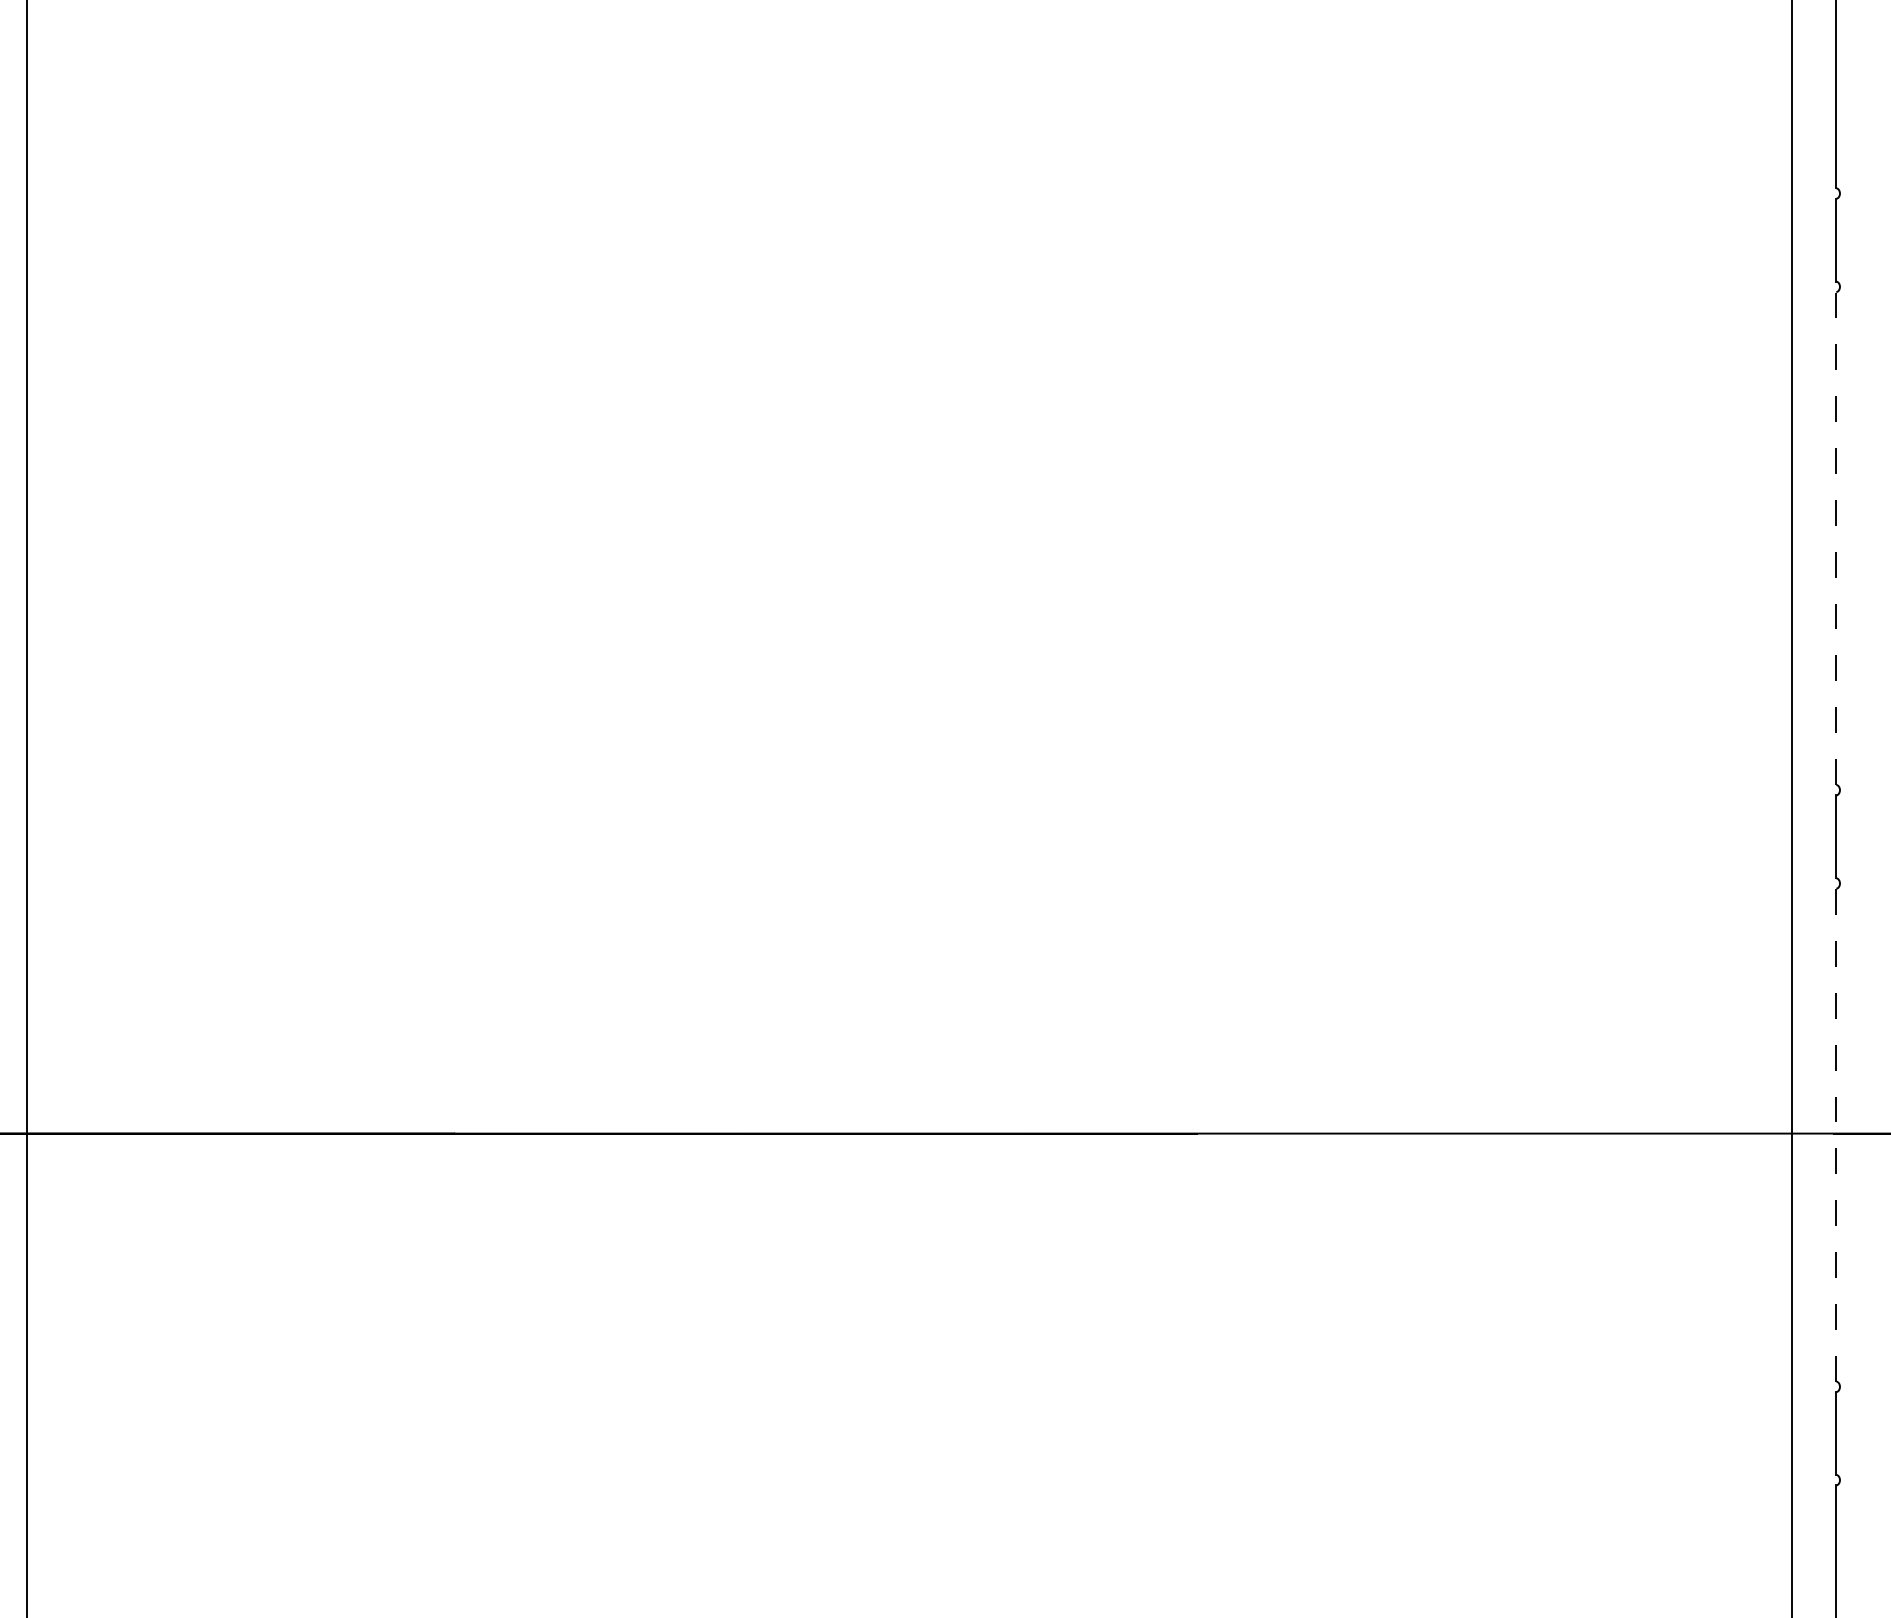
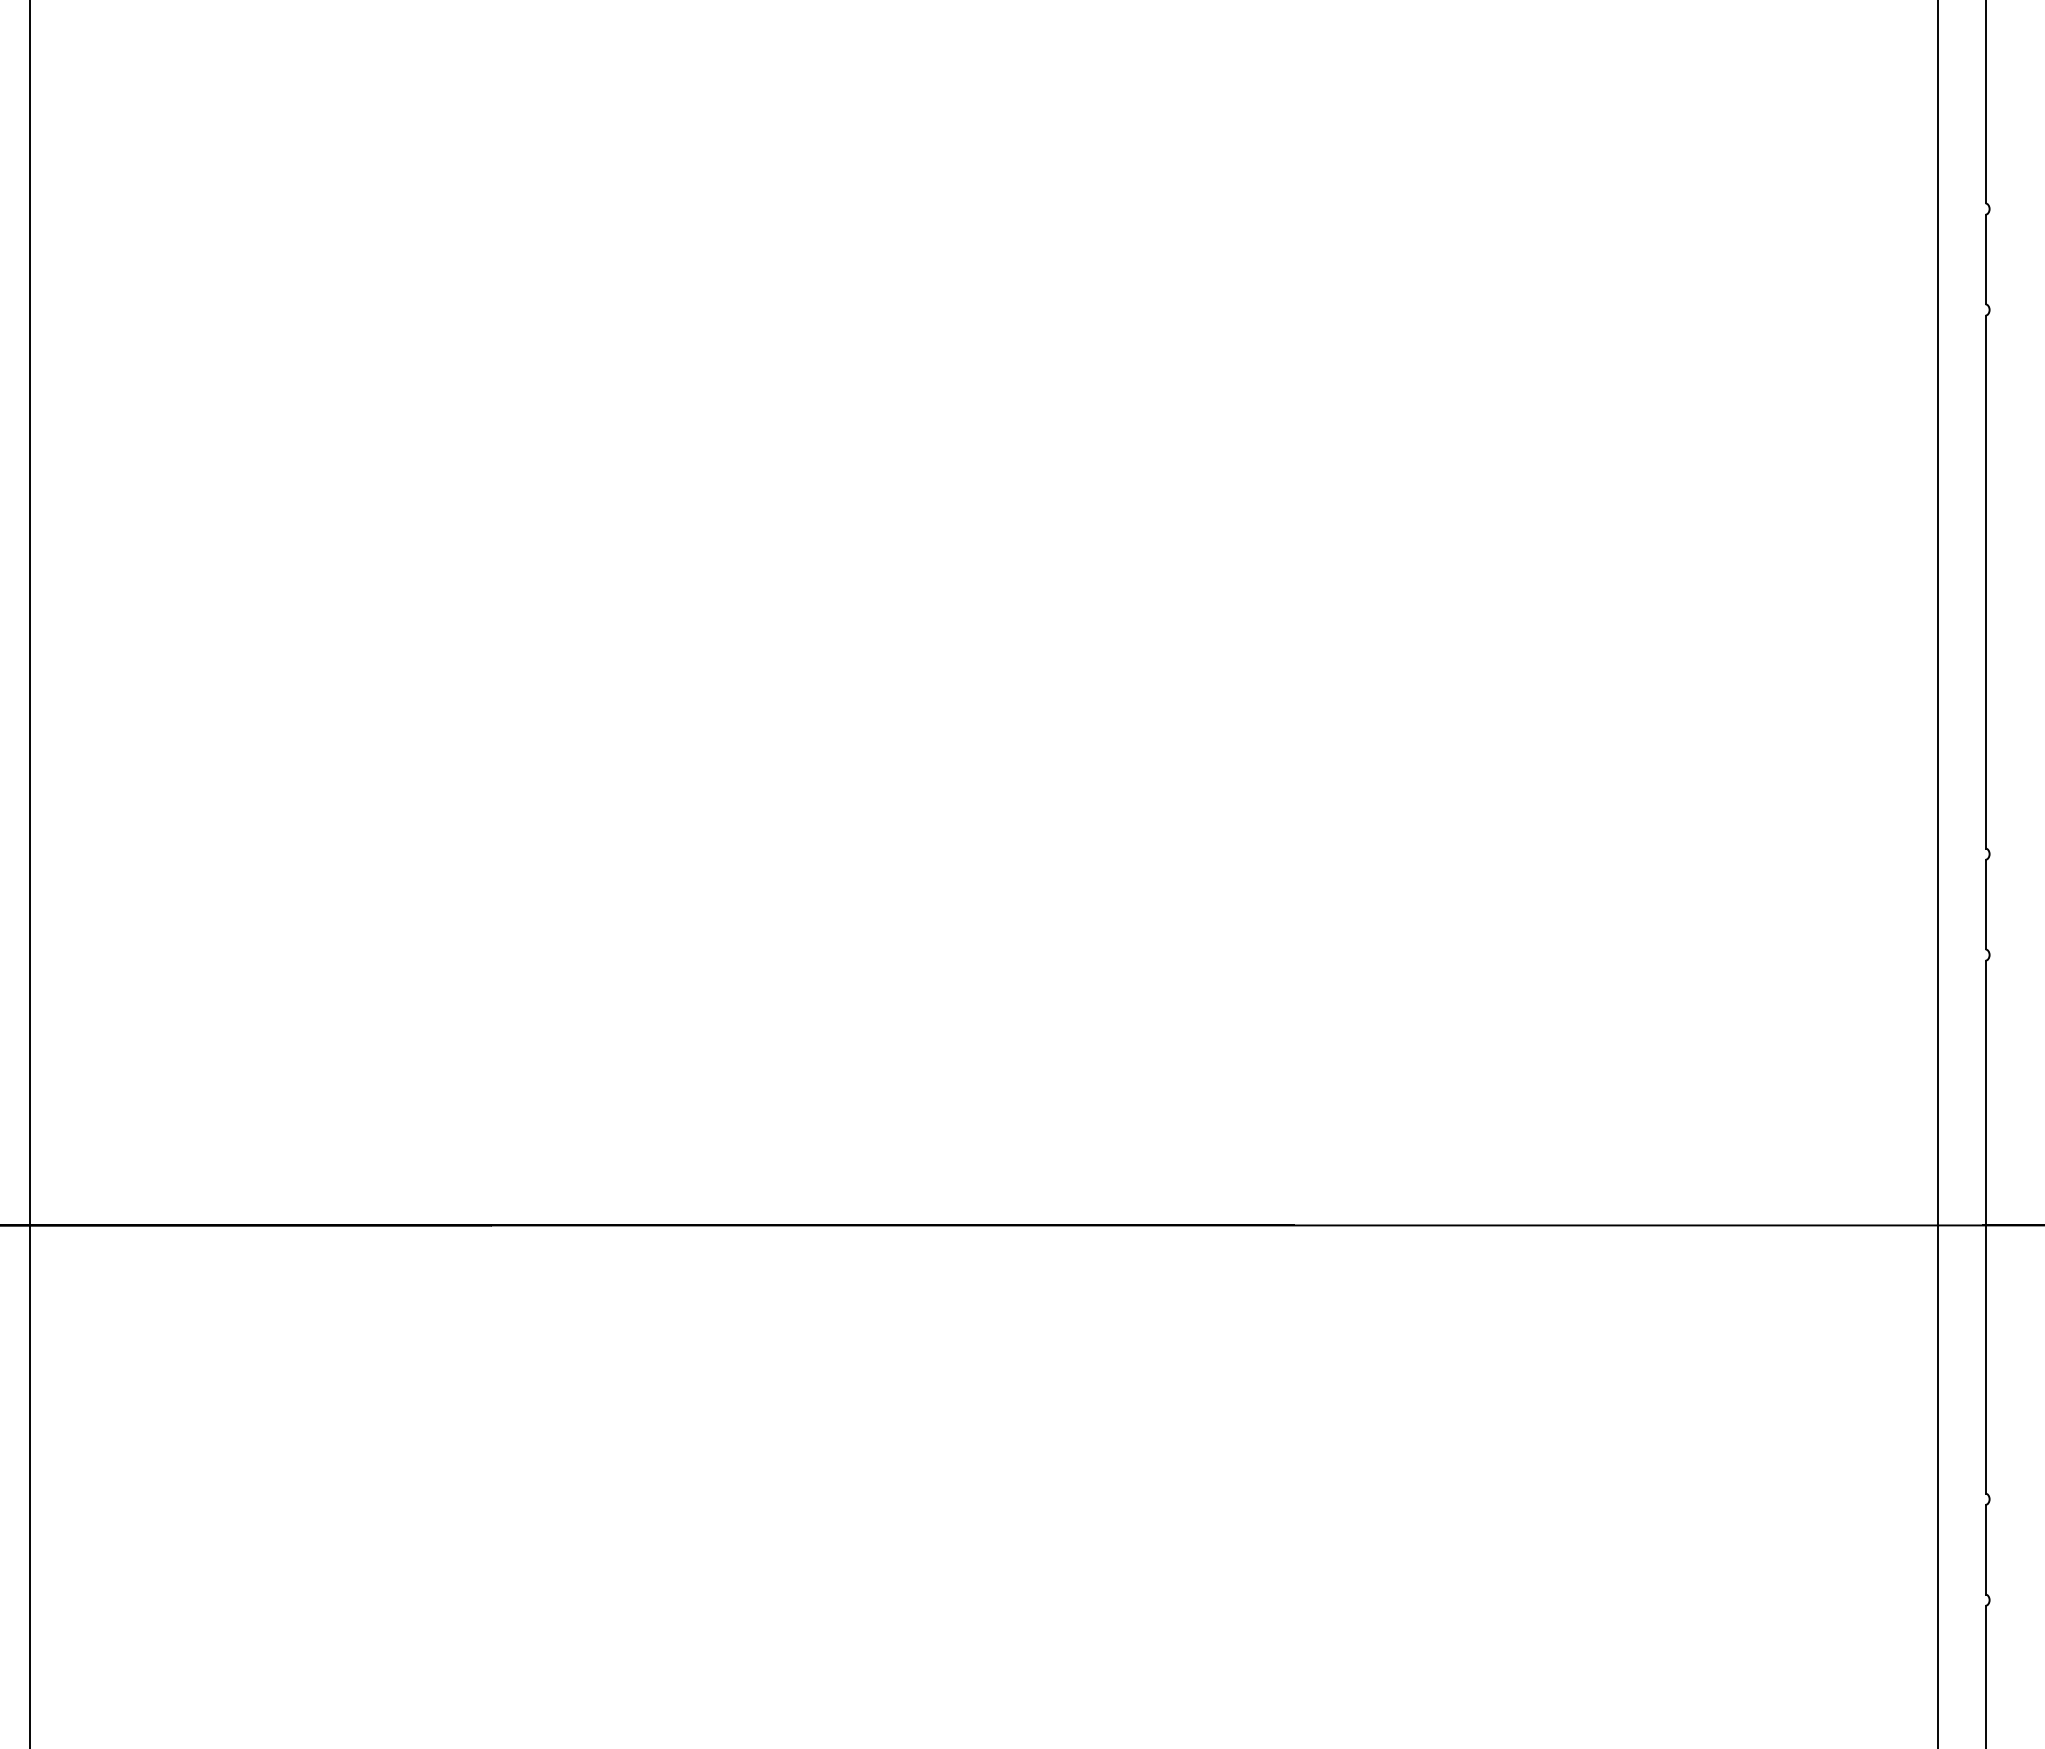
line: (1836, 538) -> (1985, 581), dashed -> solid
line: (1836, 1134) -> (1985, 1226), dashed -> solid

